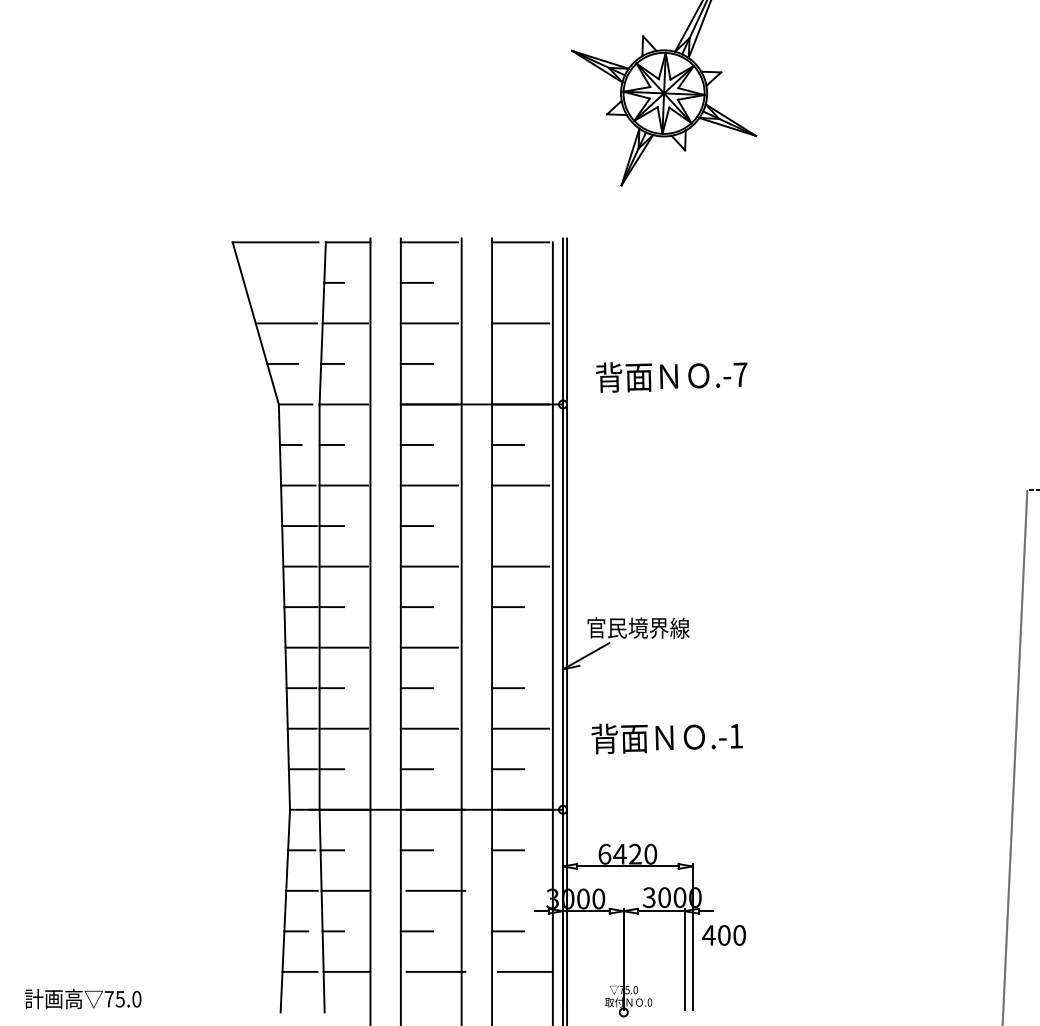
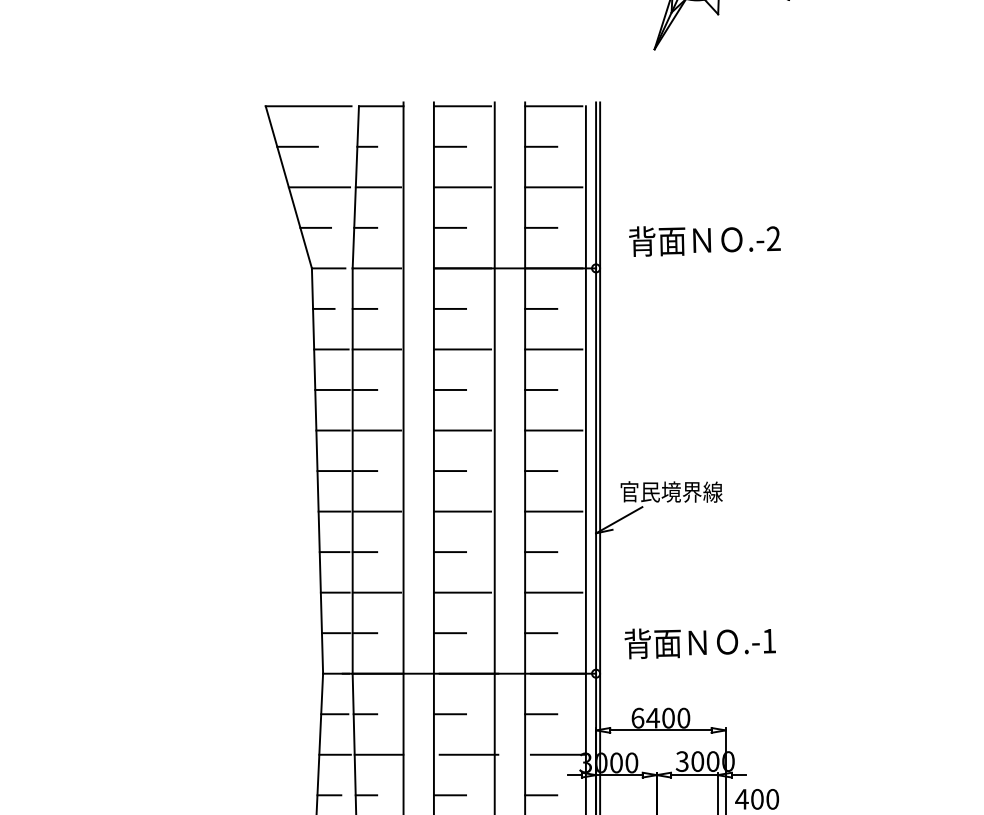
line: (264, 282) -> (297, 146), added
line: (508, 282) -> (541, 146), added
line: (508, 363) -> (541, 227), added
text: (740, 374) -> (773, 238), .-7 -> .-2
line: (508, 526) -> (541, 390), added
line: (520, 647) -> (553, 511), added
text: (666, 738) -> (699, 643), moved
text: (635, 854) -> (668, 718), 6420 -> 6400
line: (524, 890) -> (557, 754), added

